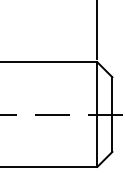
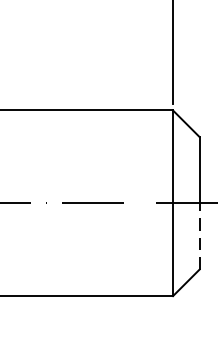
line: (112, 133) -> (199, 236), solid -> dashed

